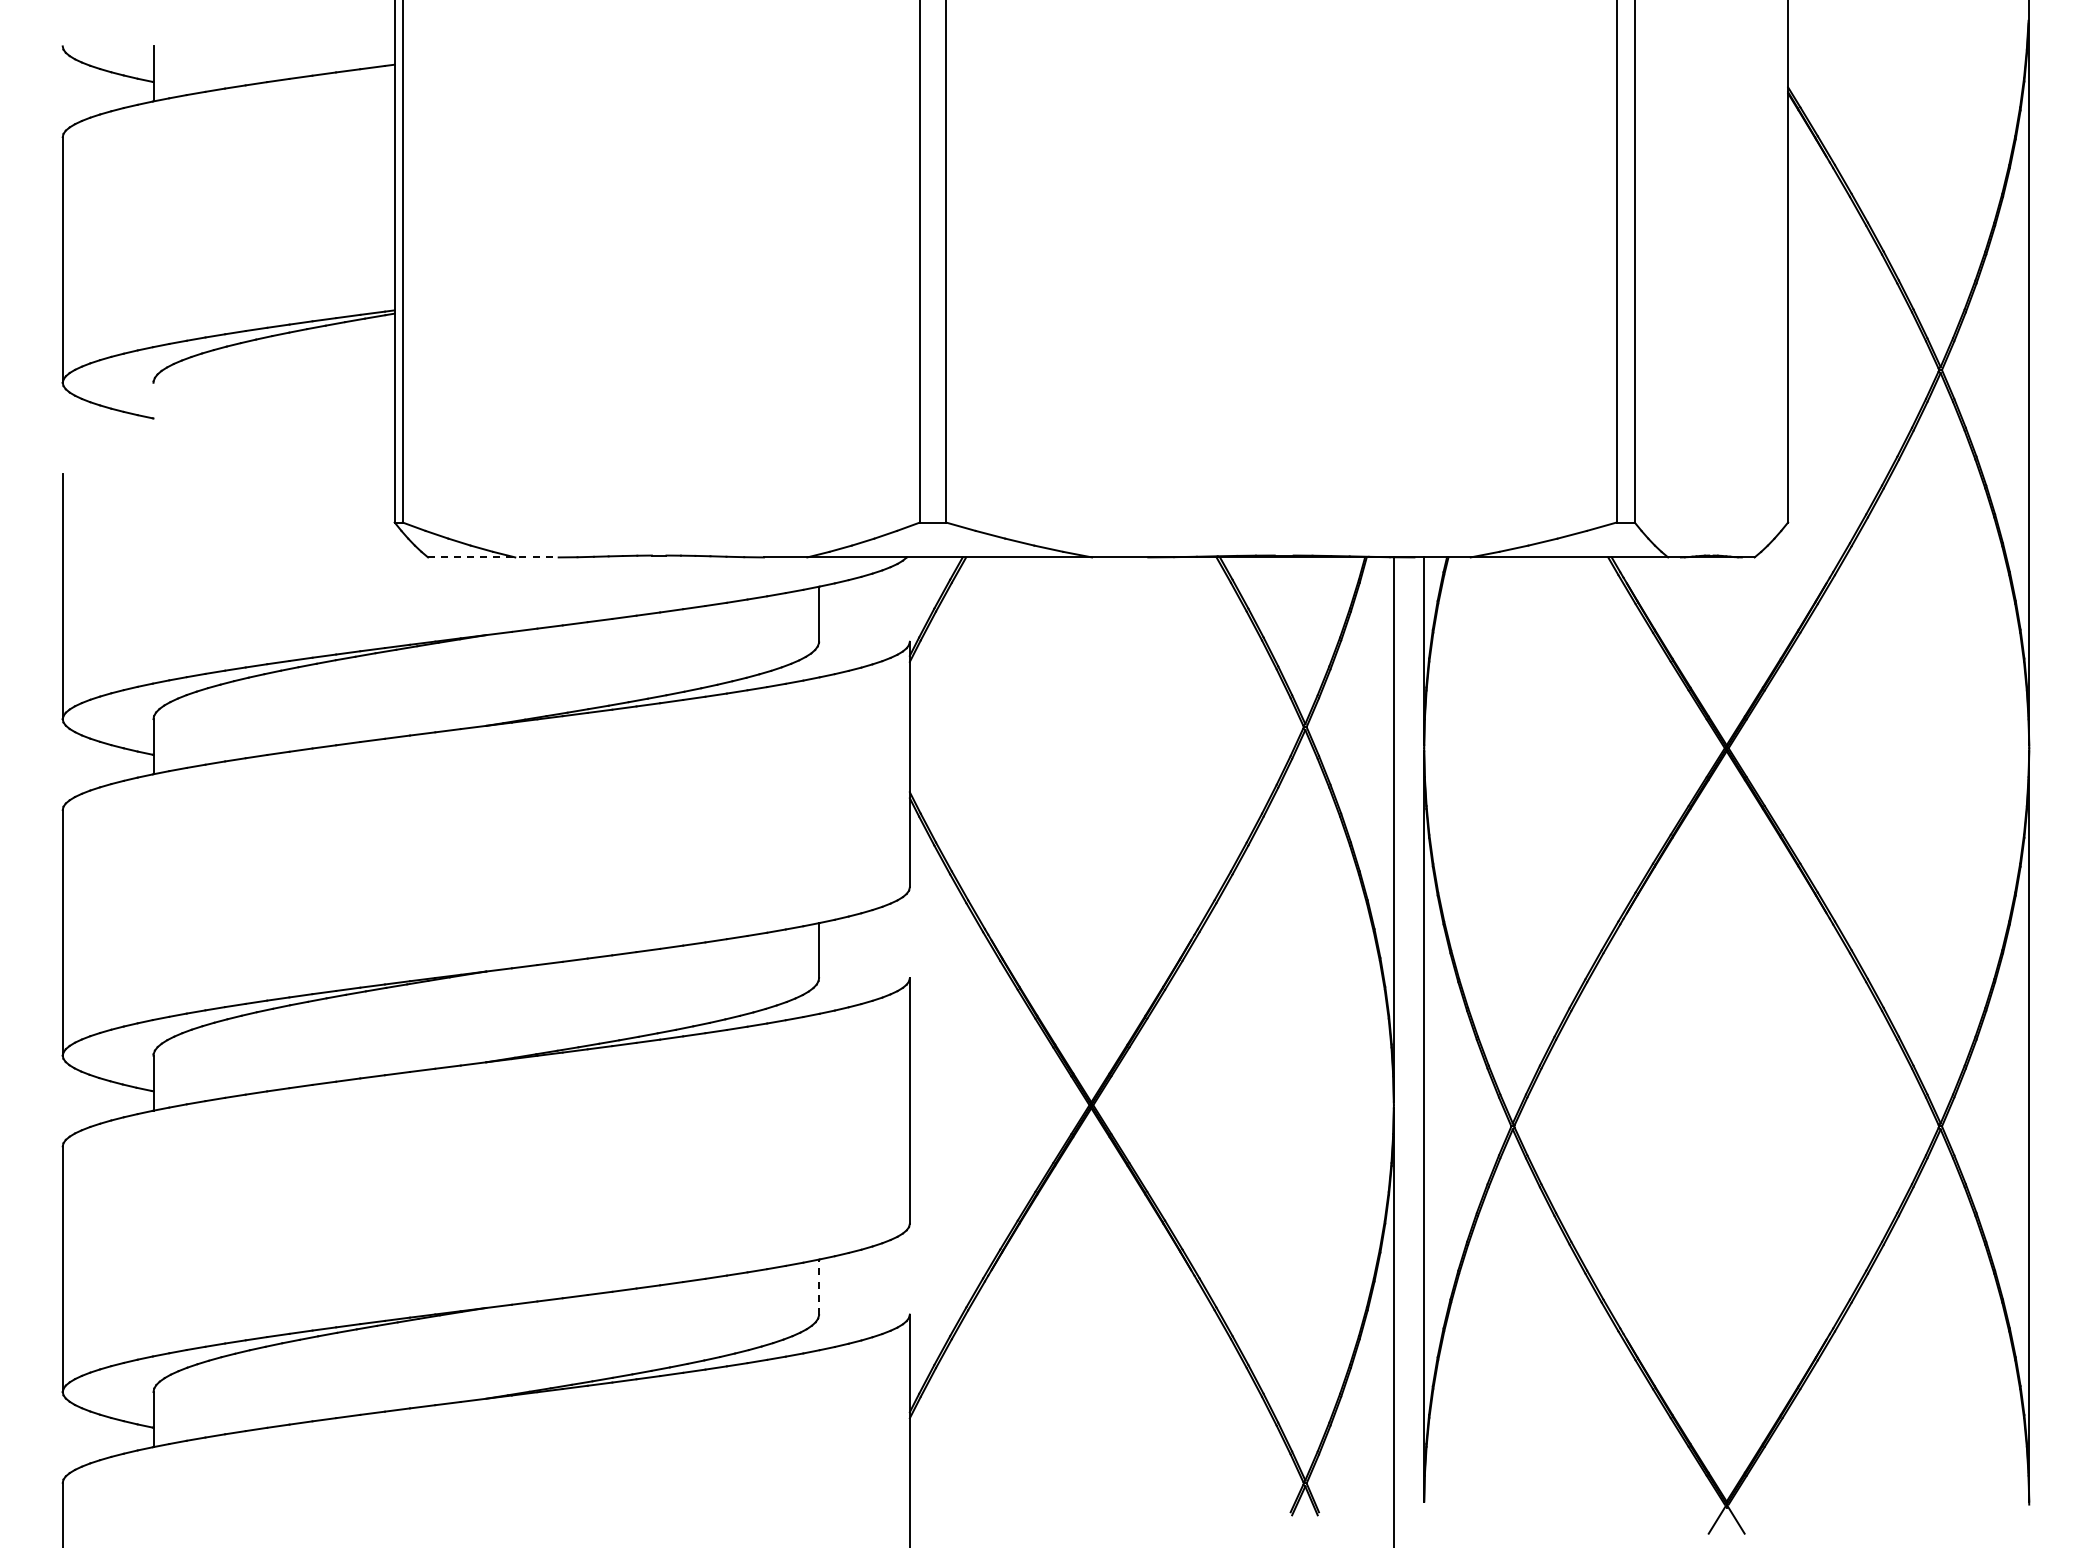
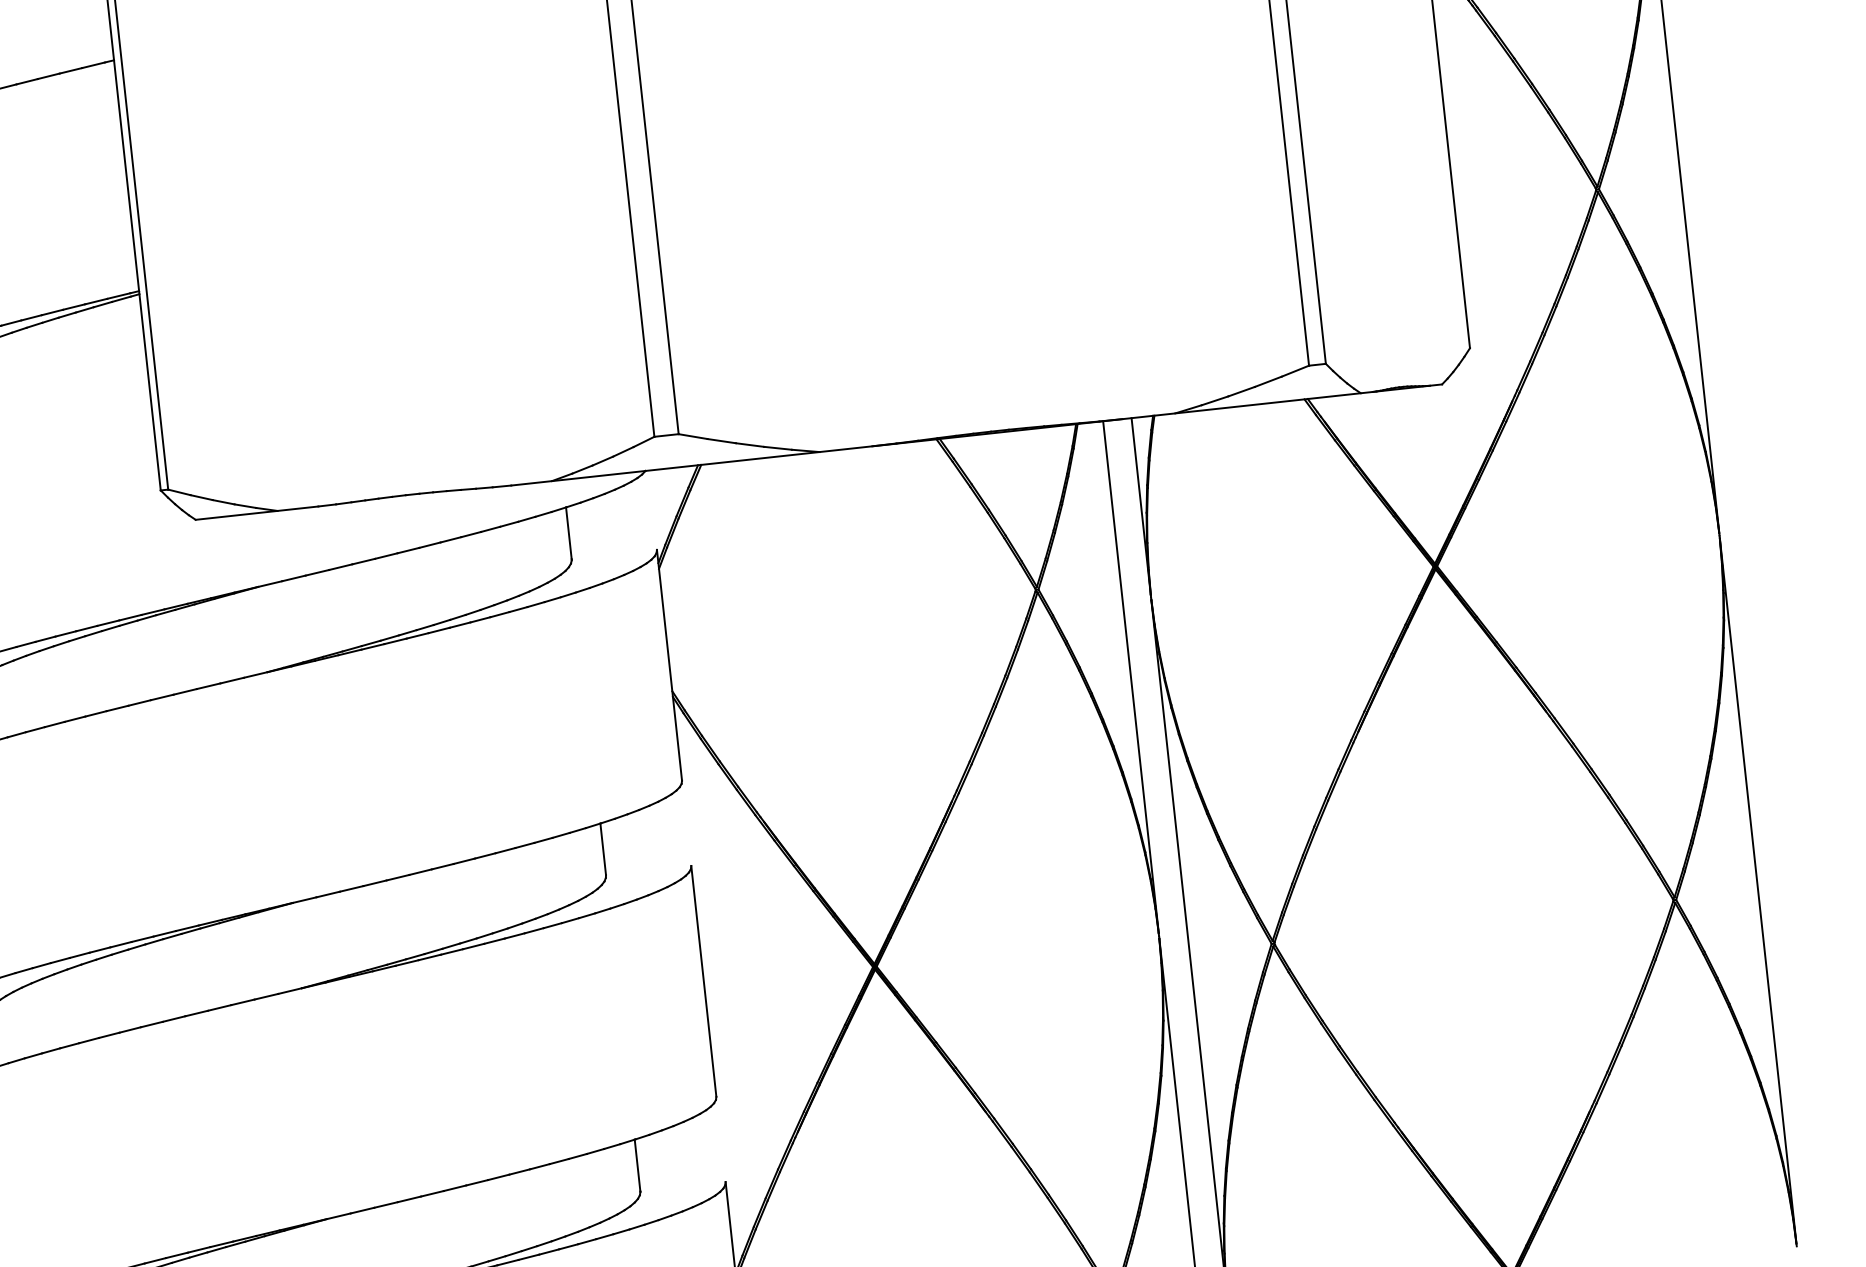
line: (493, 557) -> (257, 513), dashed -> solid
line: (819, 1287) -> (637, 1165), dashed -> solid

